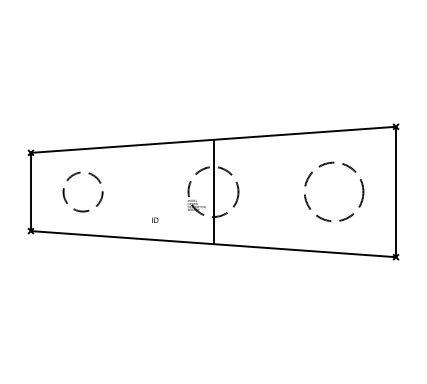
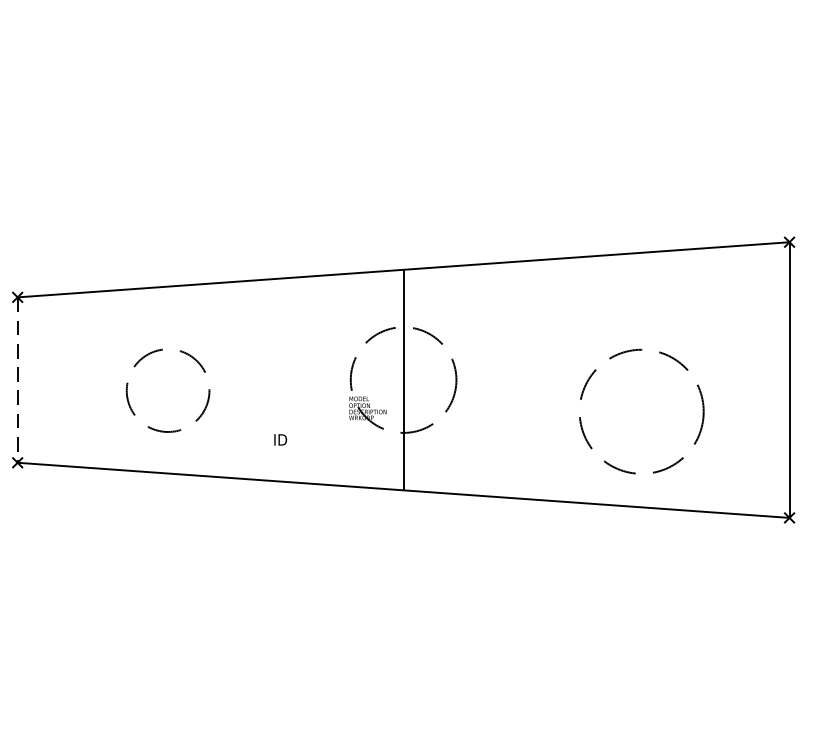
circle: (82, 191) -> (166, 389), moved
circle: (334, 191) -> (642, 410), moved
line: (30, 192) -> (16, 381), solid -> dashed

